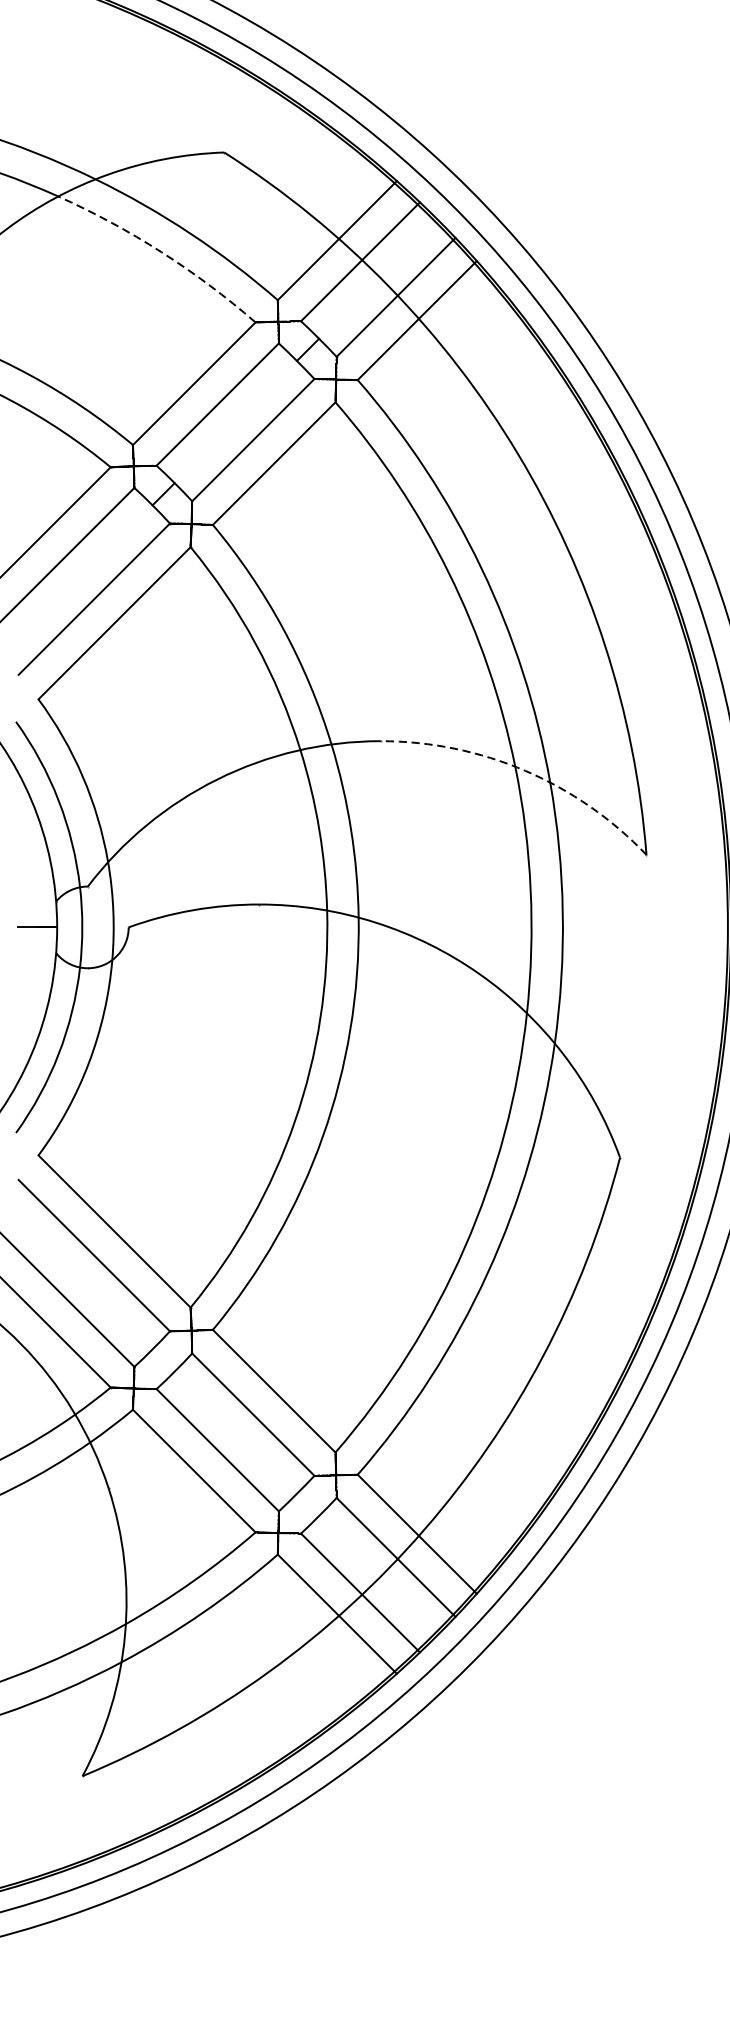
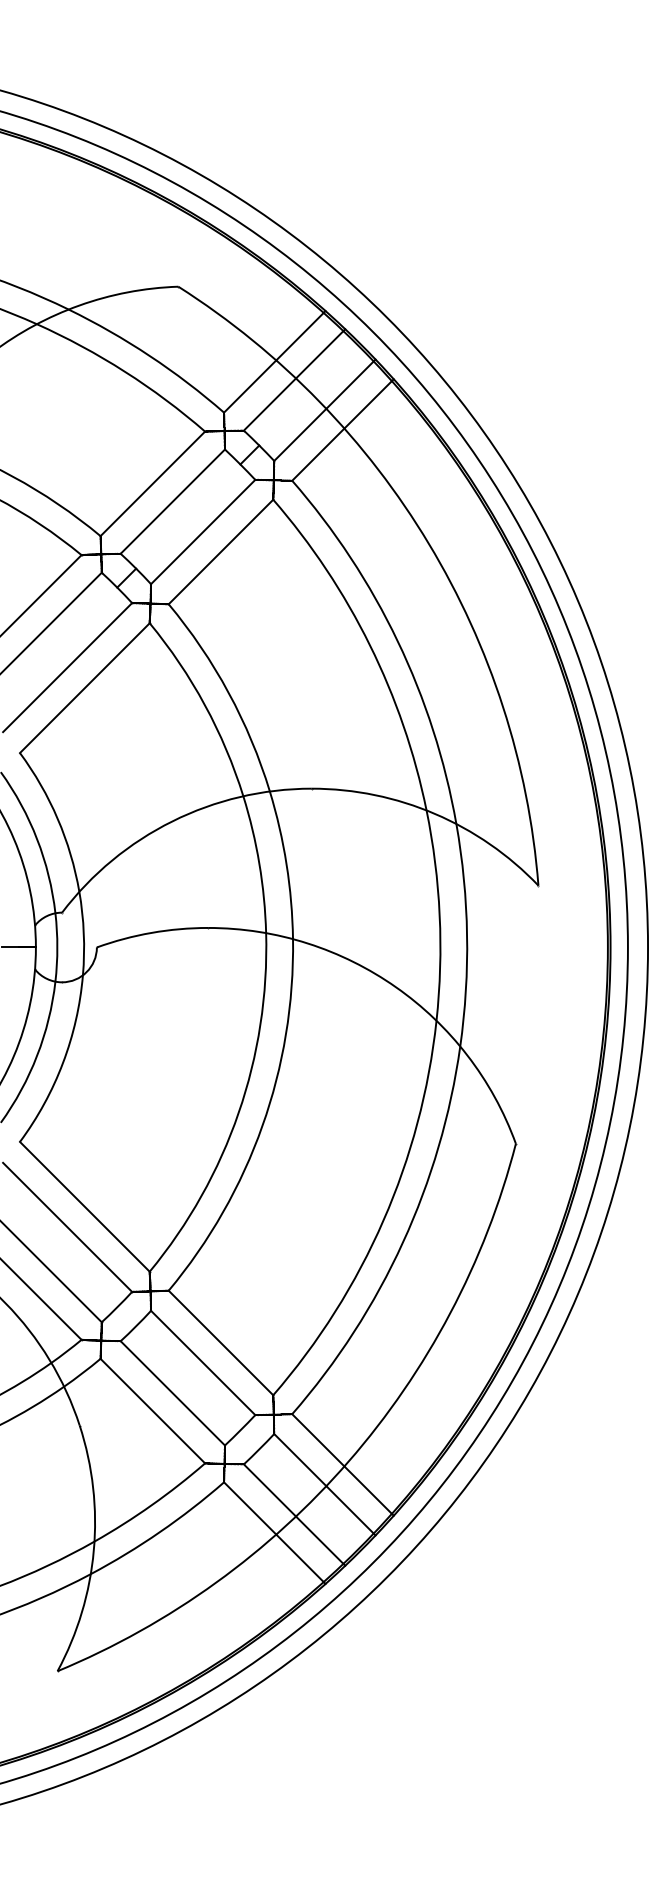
arc: (161, 251) -> (124, 371), dashed -> solid
arc: (525, 770) -> (435, 813), dashed -> solid

